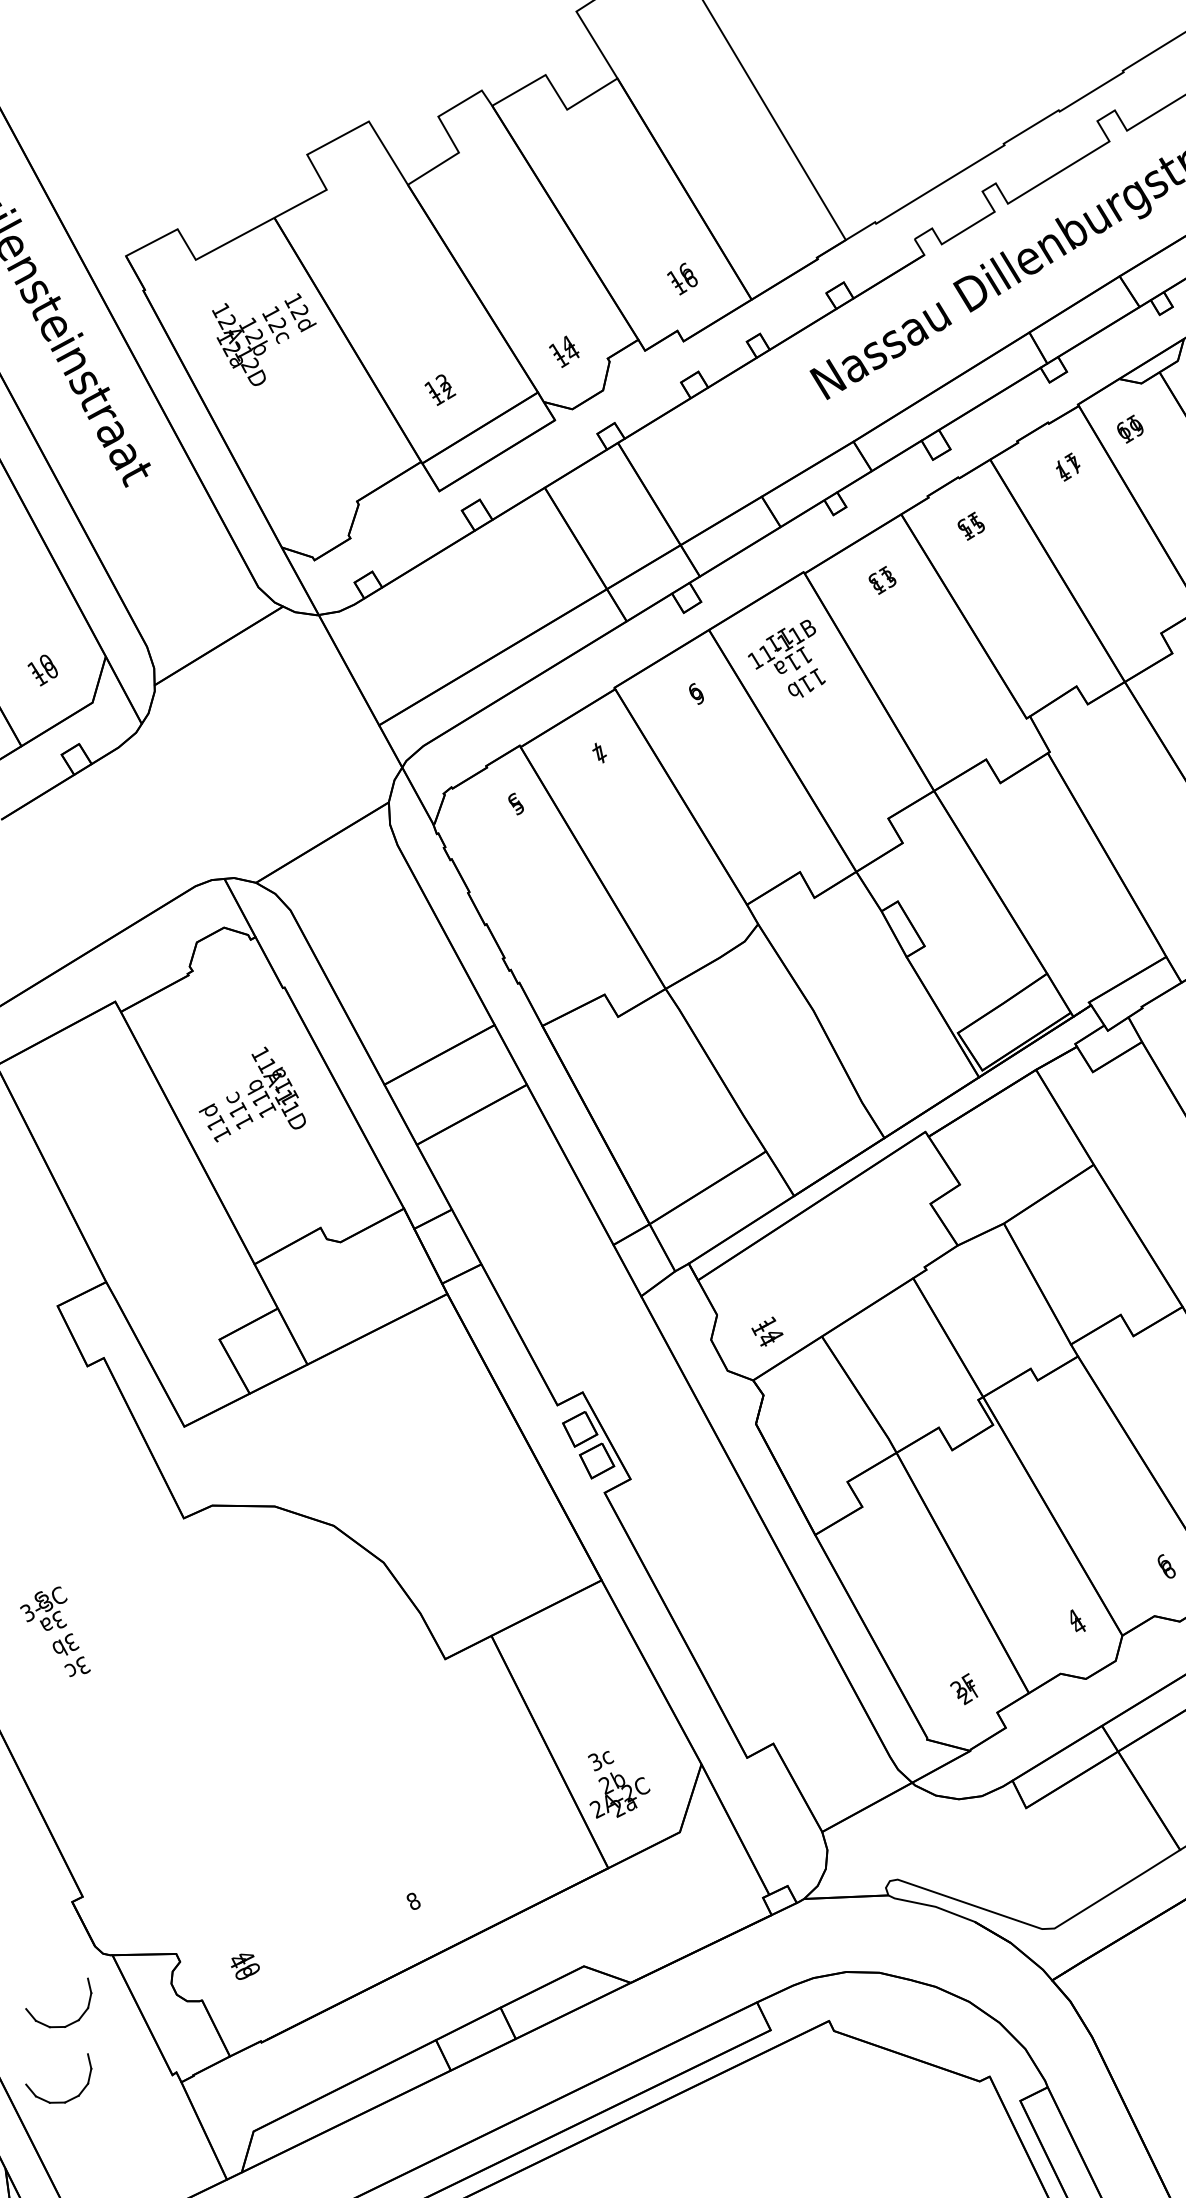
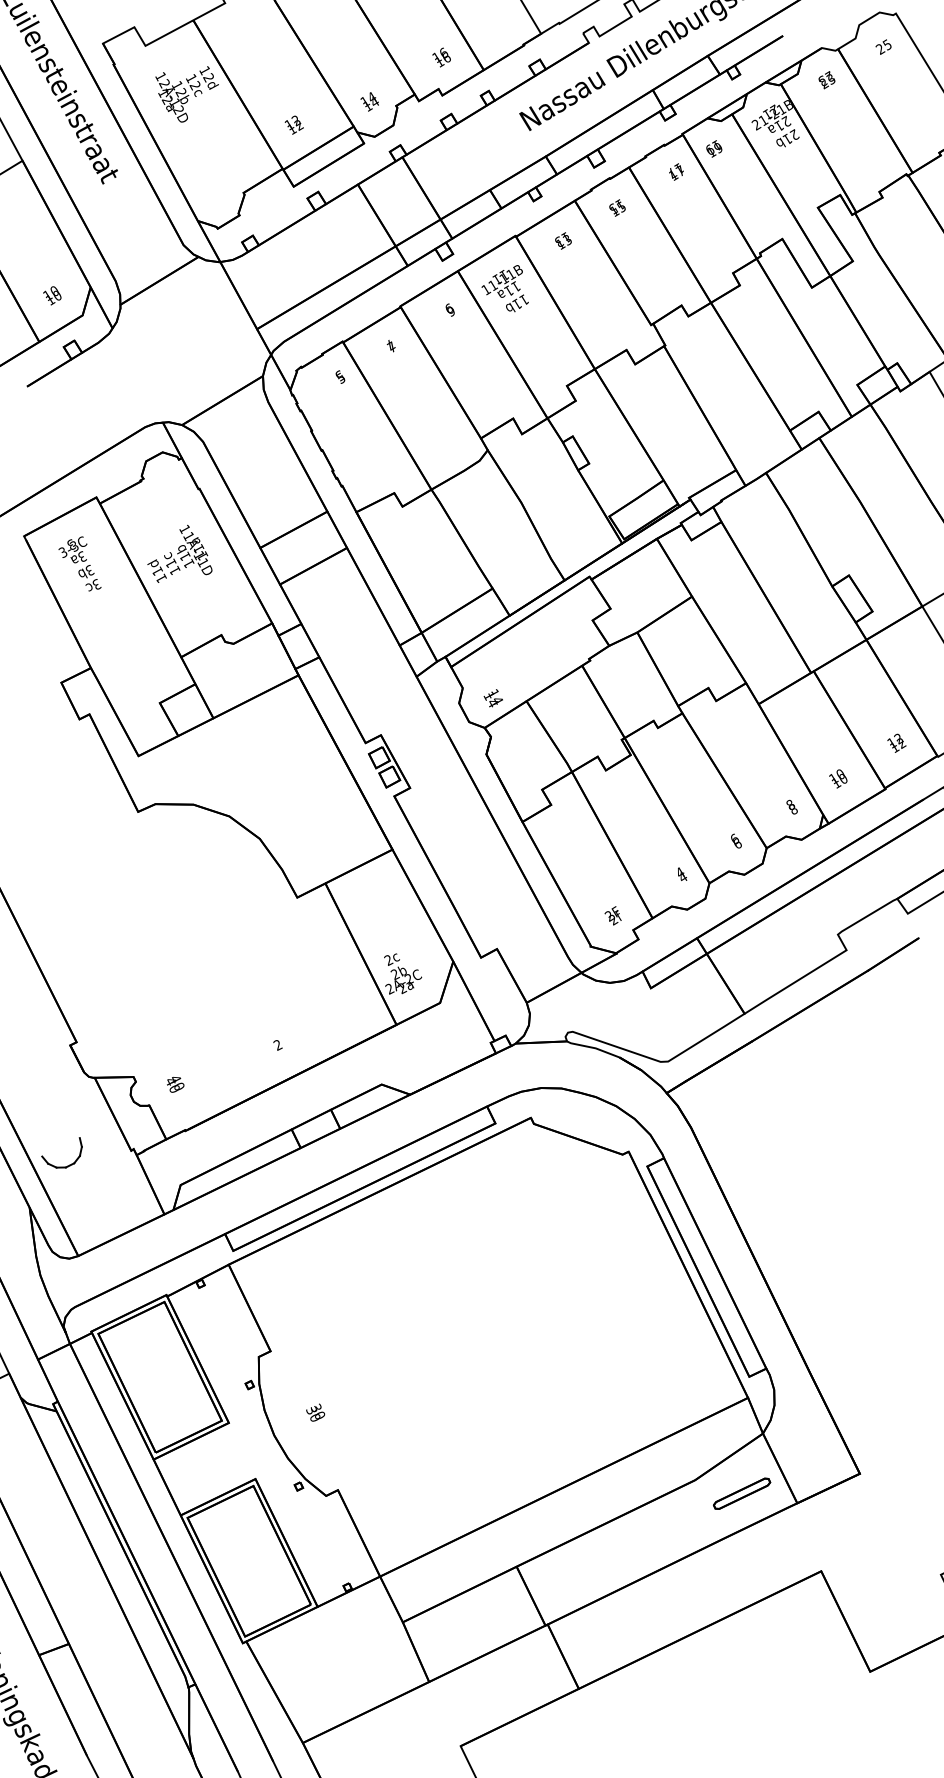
text: (54, 1631) -> (79, 563), moved
text: (595, 1762) -> (388, 960), 3c -> 2c
text: (412, 1900) -> (277, 1044), 8 -> 2
part: (57, 2025) -> (61, 1120), removed

